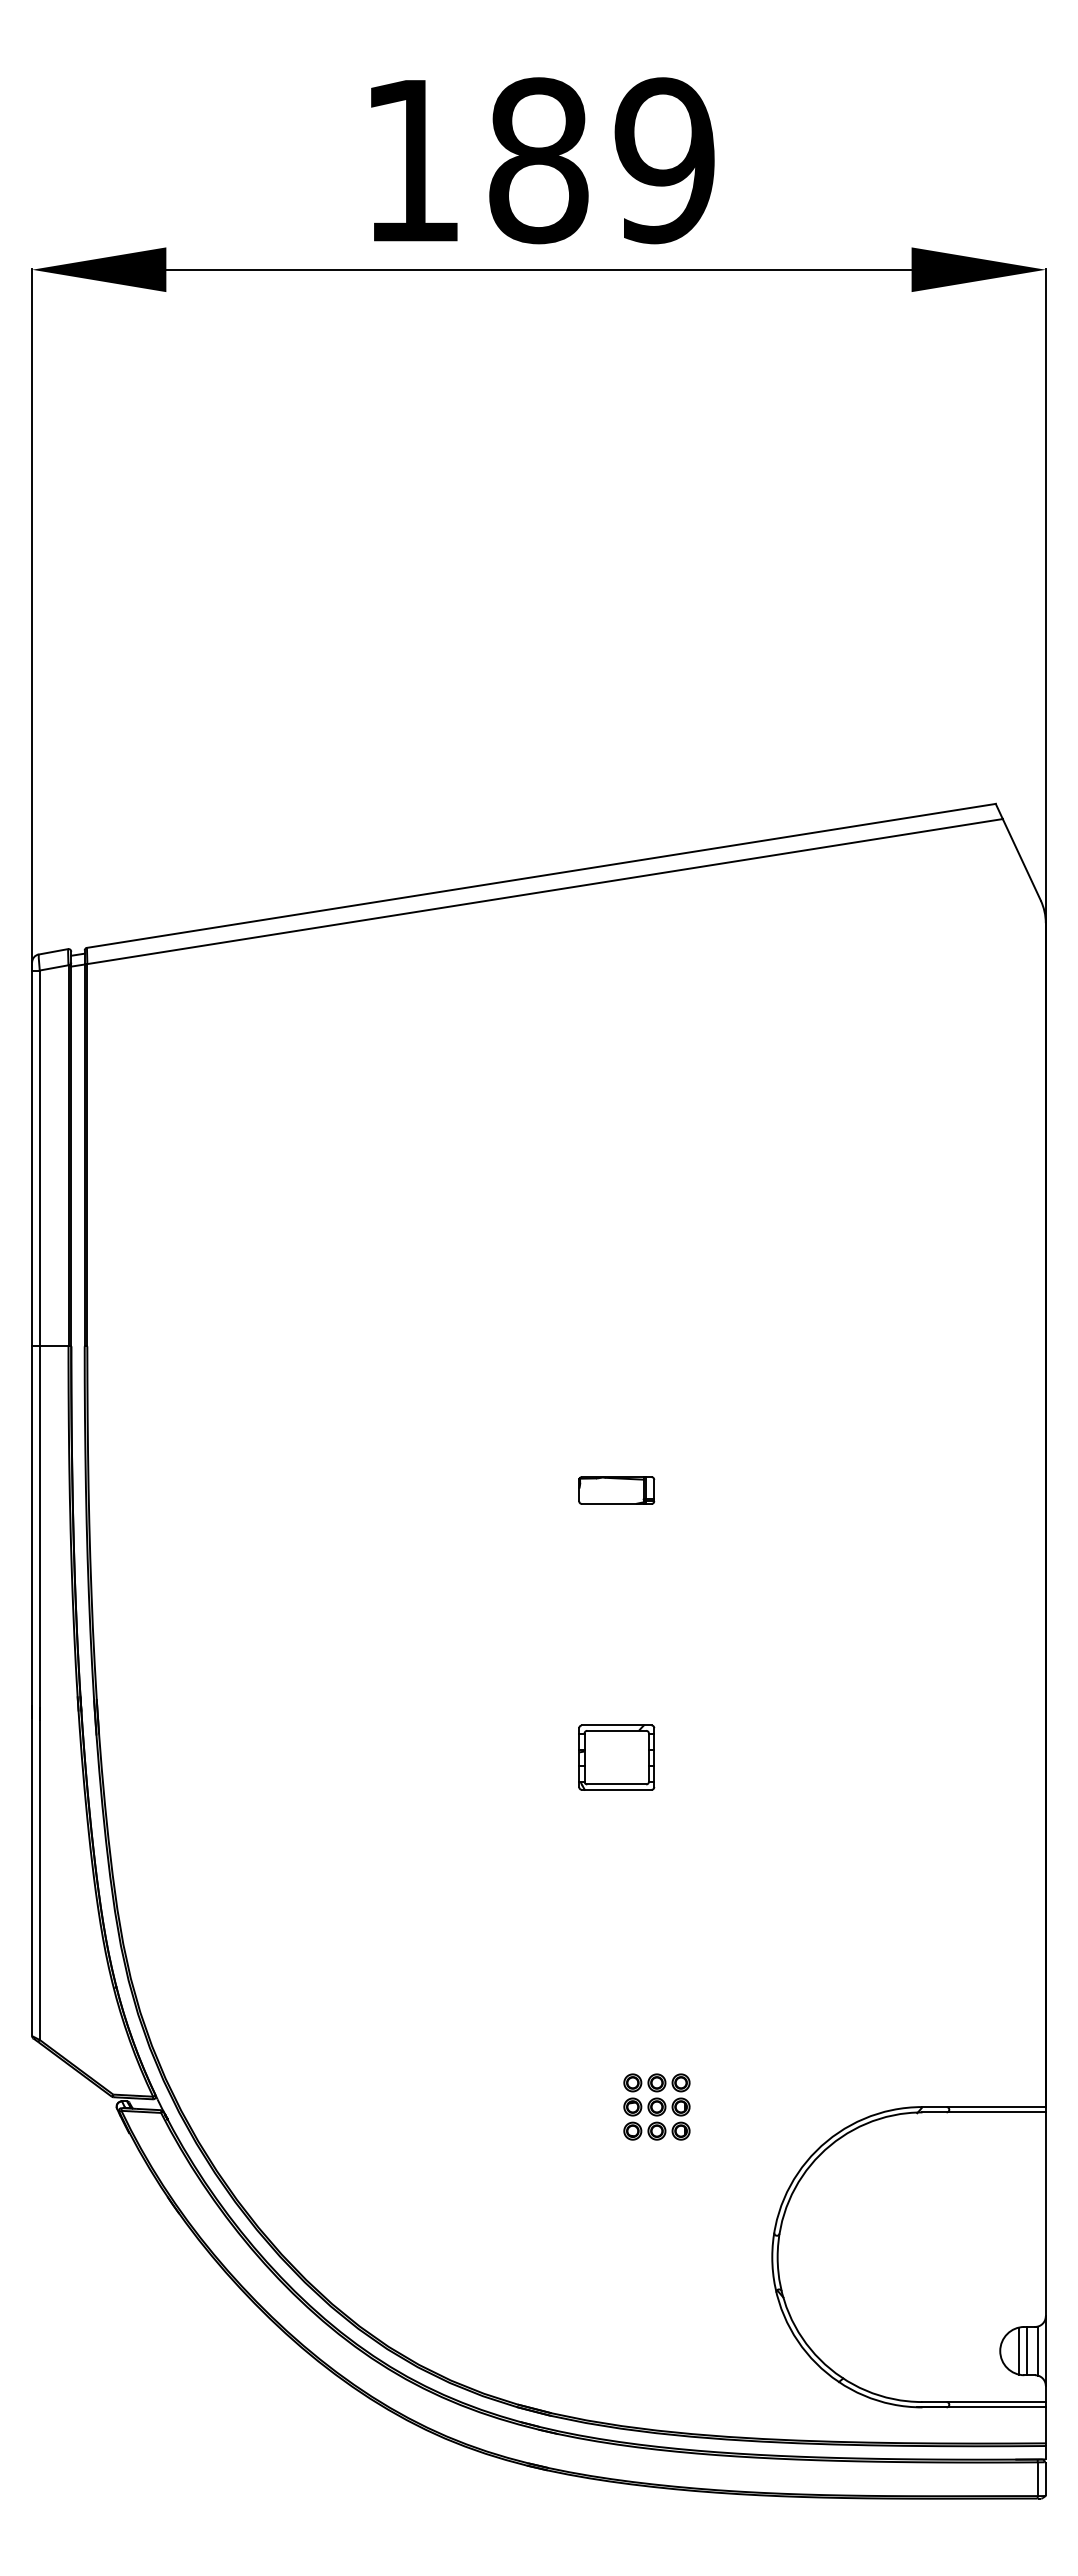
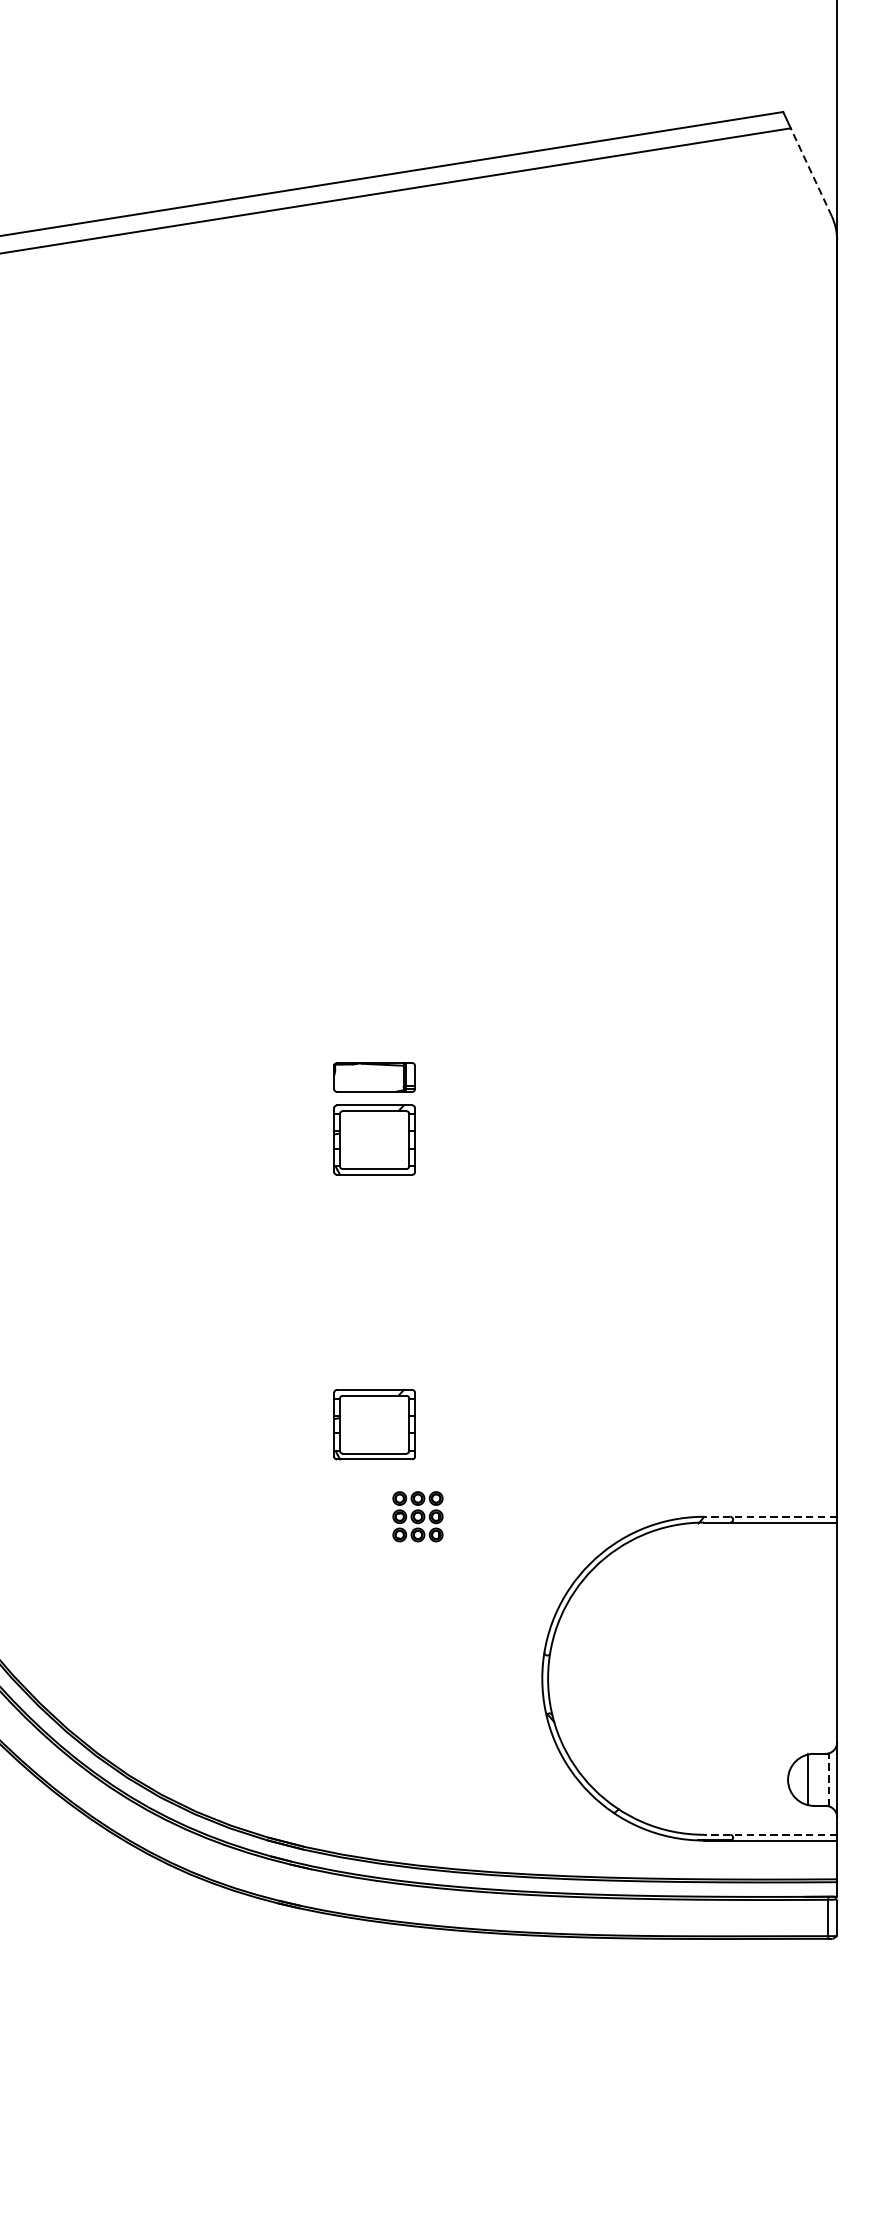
line: (1021, 859) -> (810, 171), solid -> dashed
part: (616, 1490) -> (374, 1077), moved
part: (616, 2021) -> (374, 1424), added
part: (656, 2106) -> (417, 1516), size x0.7
line: (984, 2107) -> (771, 1517), solid -> dashed
line: (1027, 2350) -> (817, 1779), removed
line: (1037, 2350) -> (828, 1779), solid -> dashed
line: (984, 2402) -> (771, 1835), solid -> dashed

